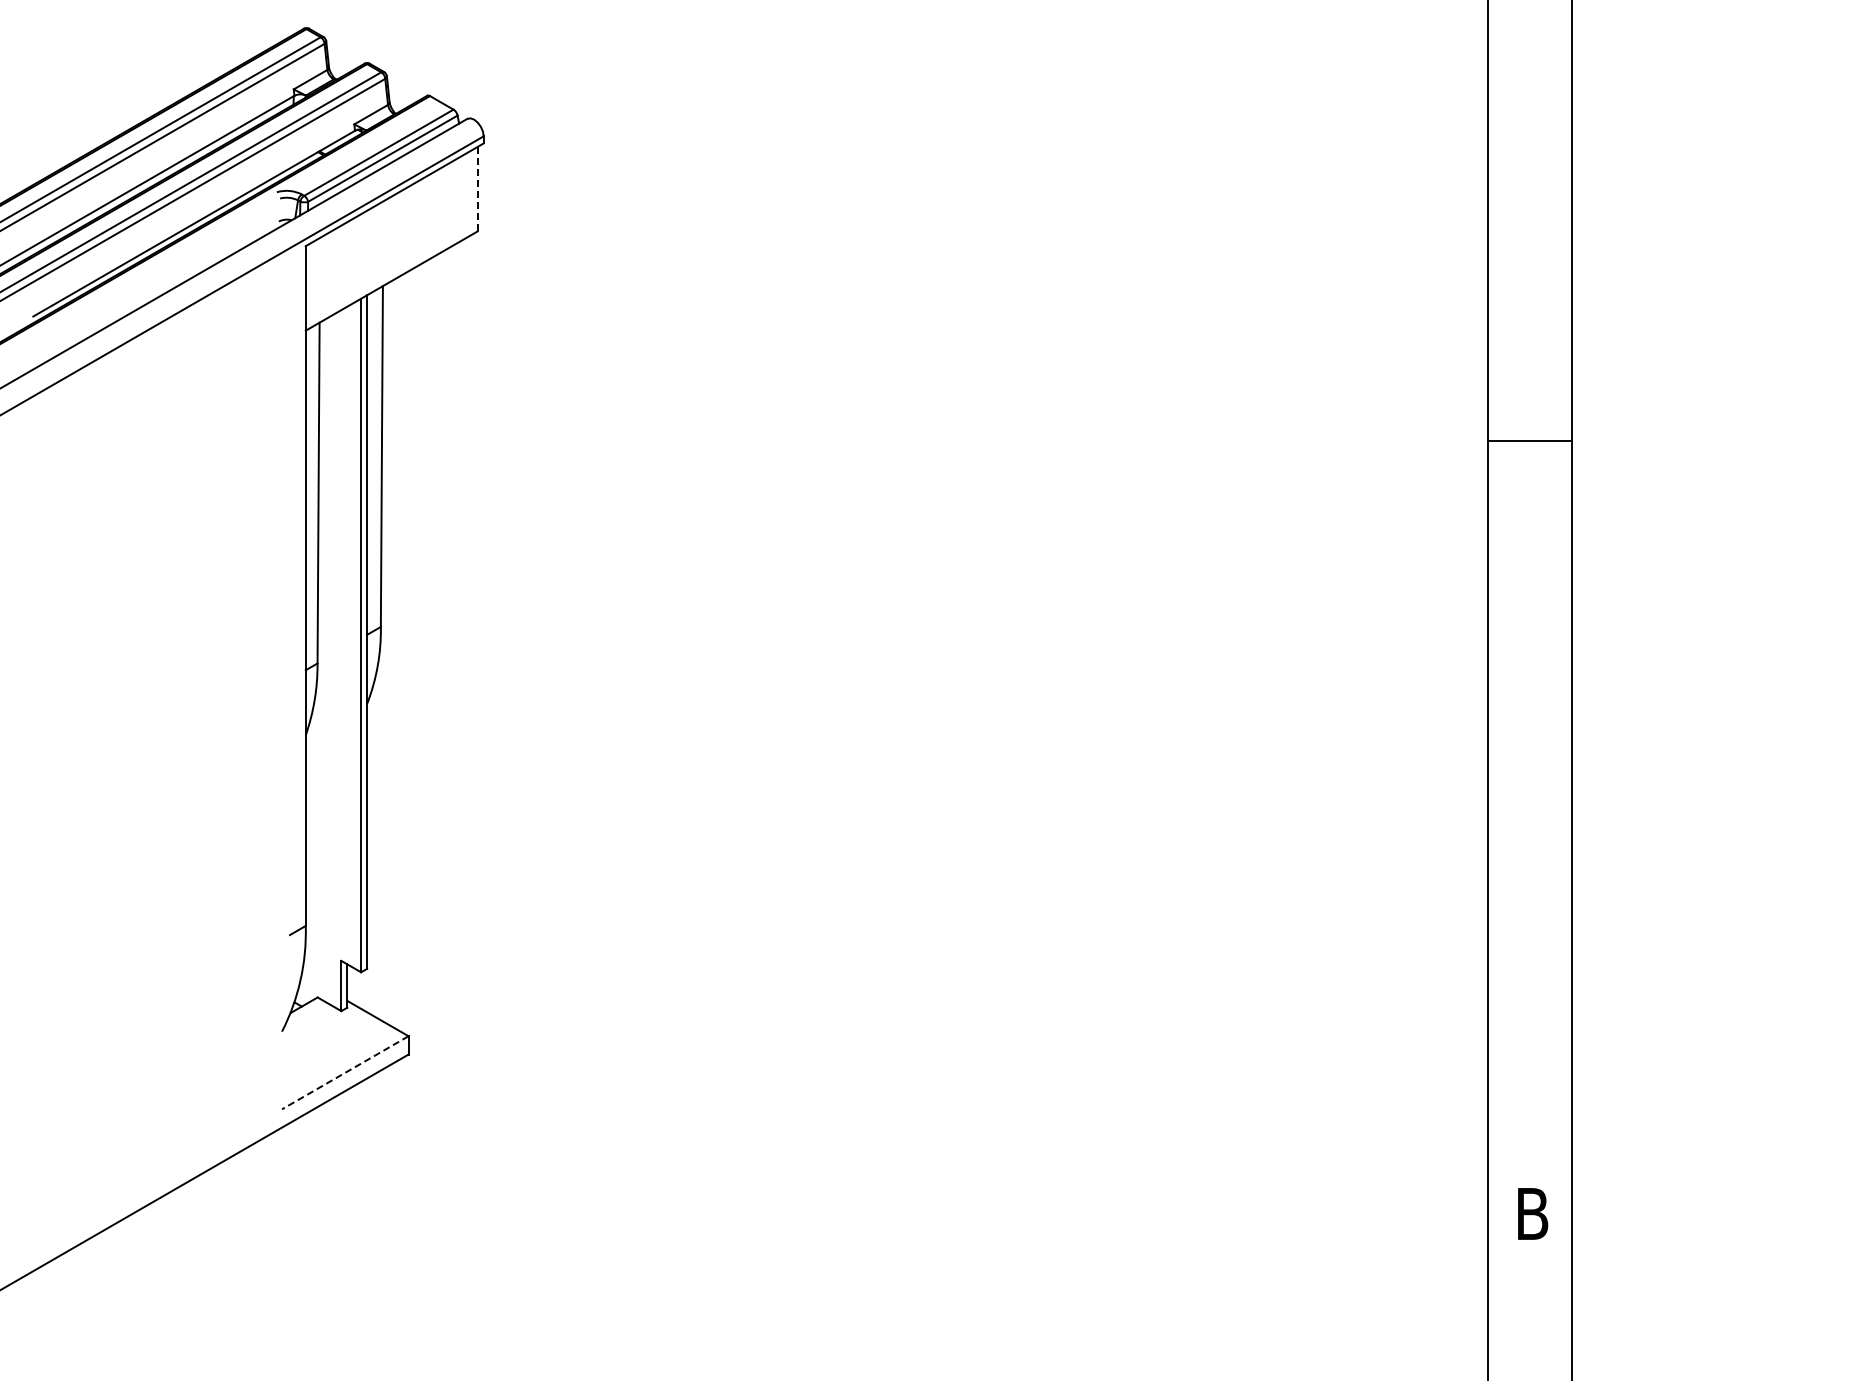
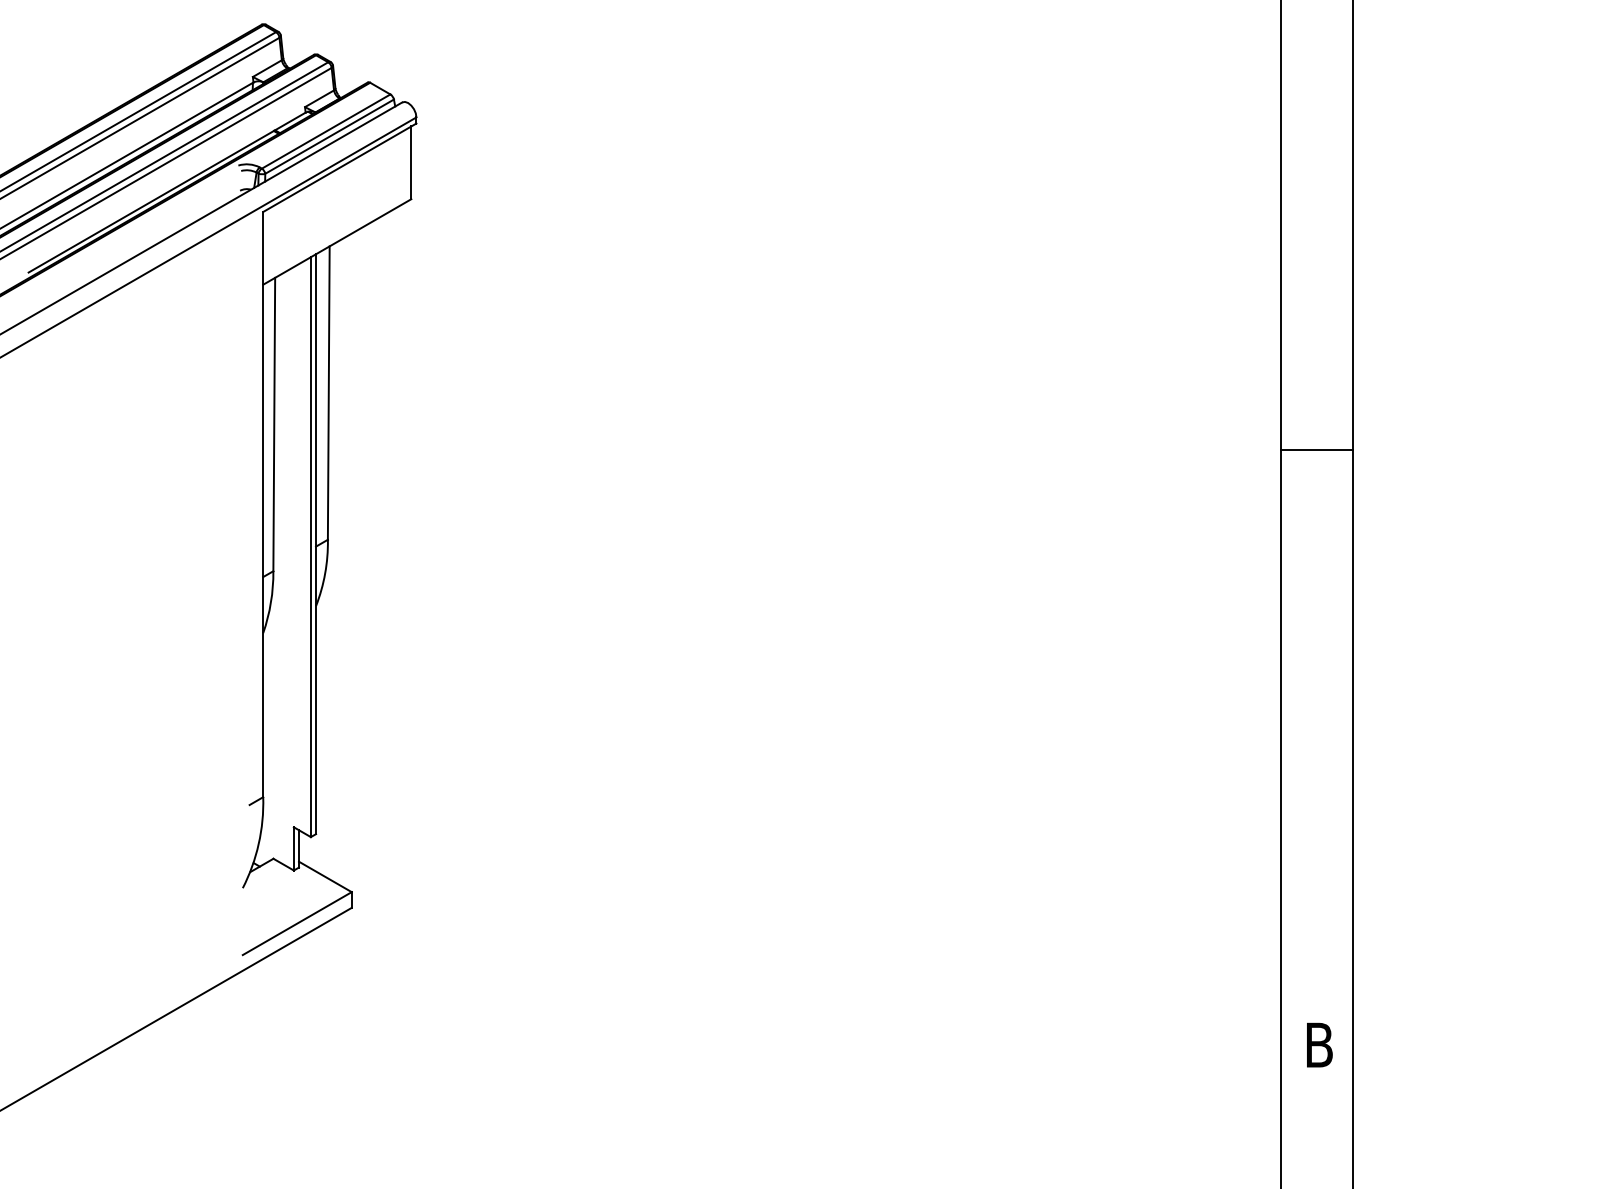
line: (477, 189) -> (411, 163), dashed -> solid
line: (1529, 441) -> (1316, 449), moved
line: (344, 1073) -> (296, 924), dashed -> solid

